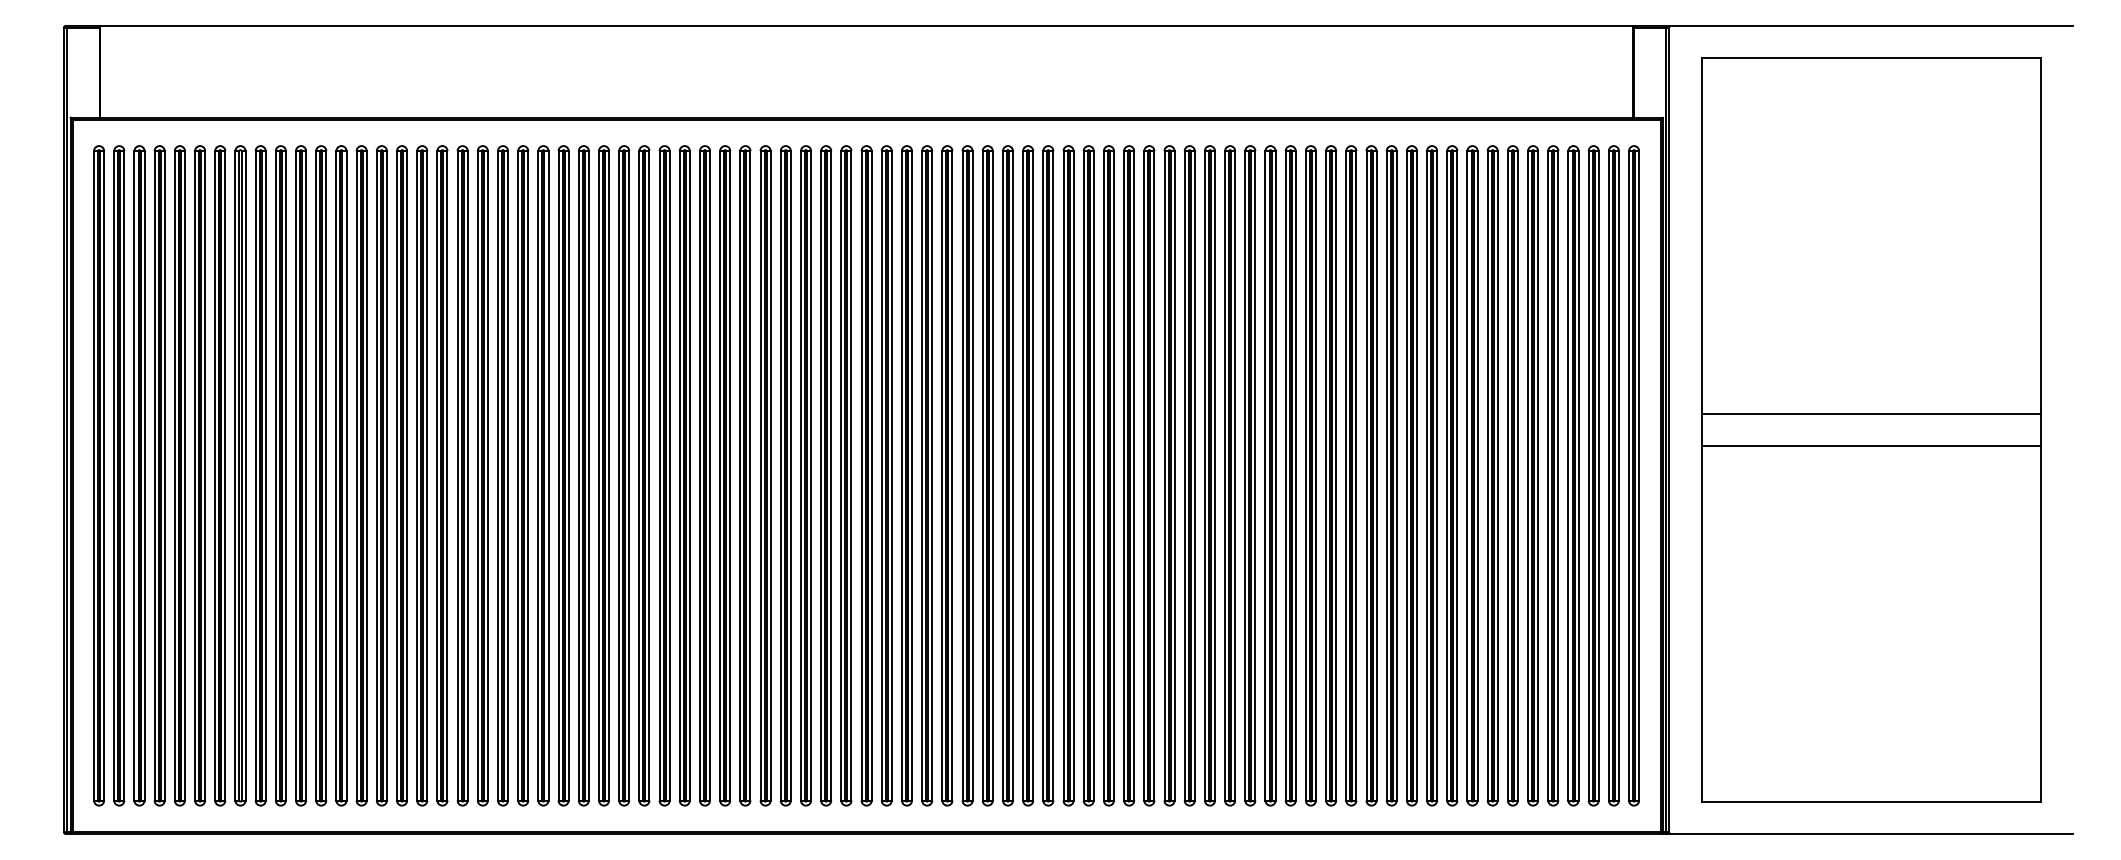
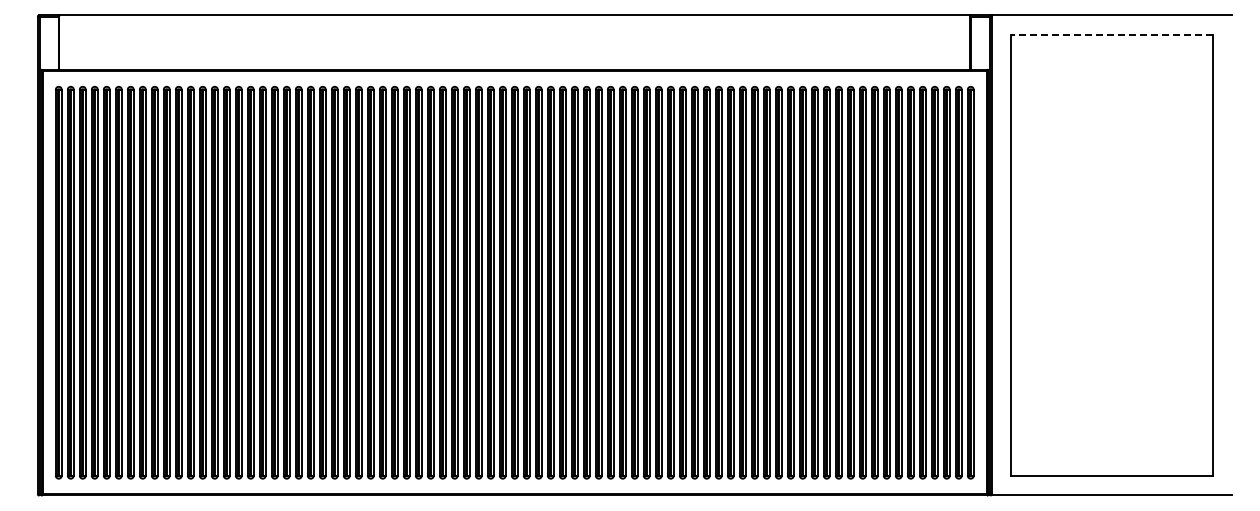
line: (1870, 58) -> (1111, 34), solid -> dashed
line: (1870, 413) -> (1111, 245), removed
line: (1870, 446) -> (1111, 265), removed

